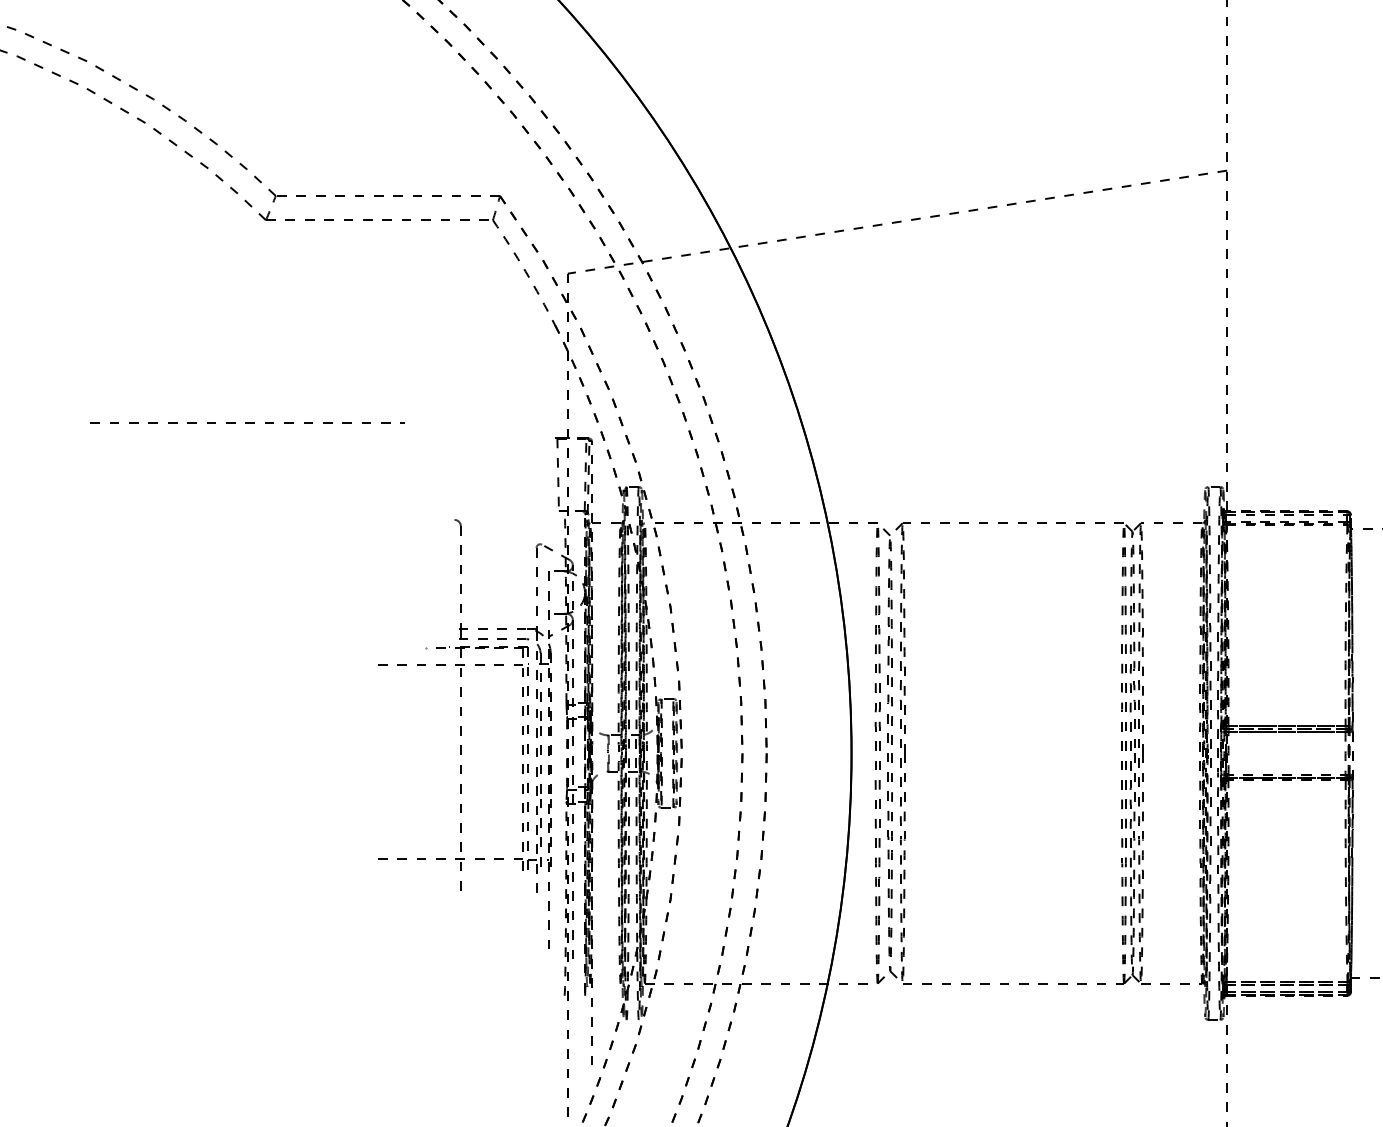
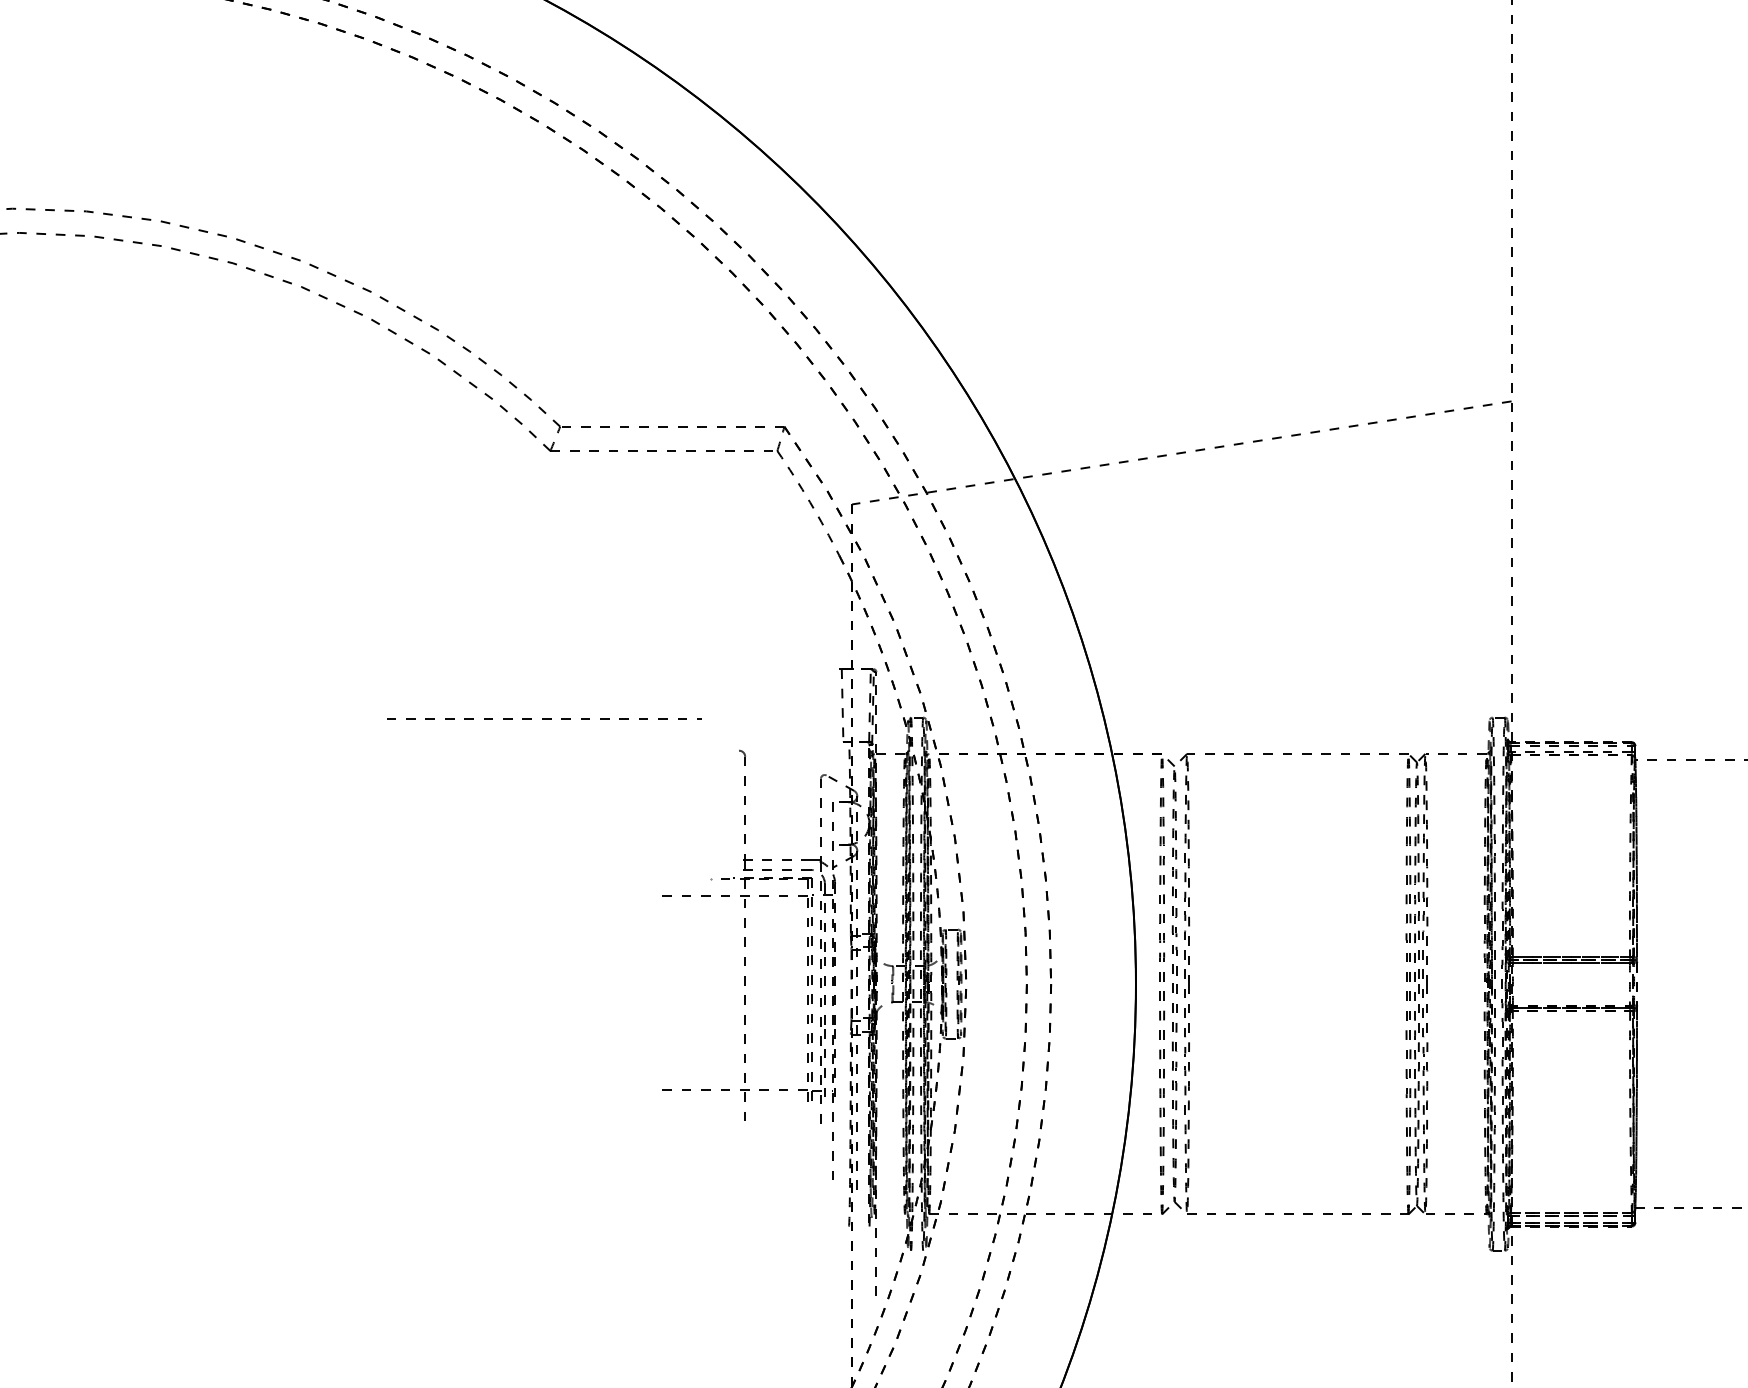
line: (248, 422) -> (544, 718), moved

